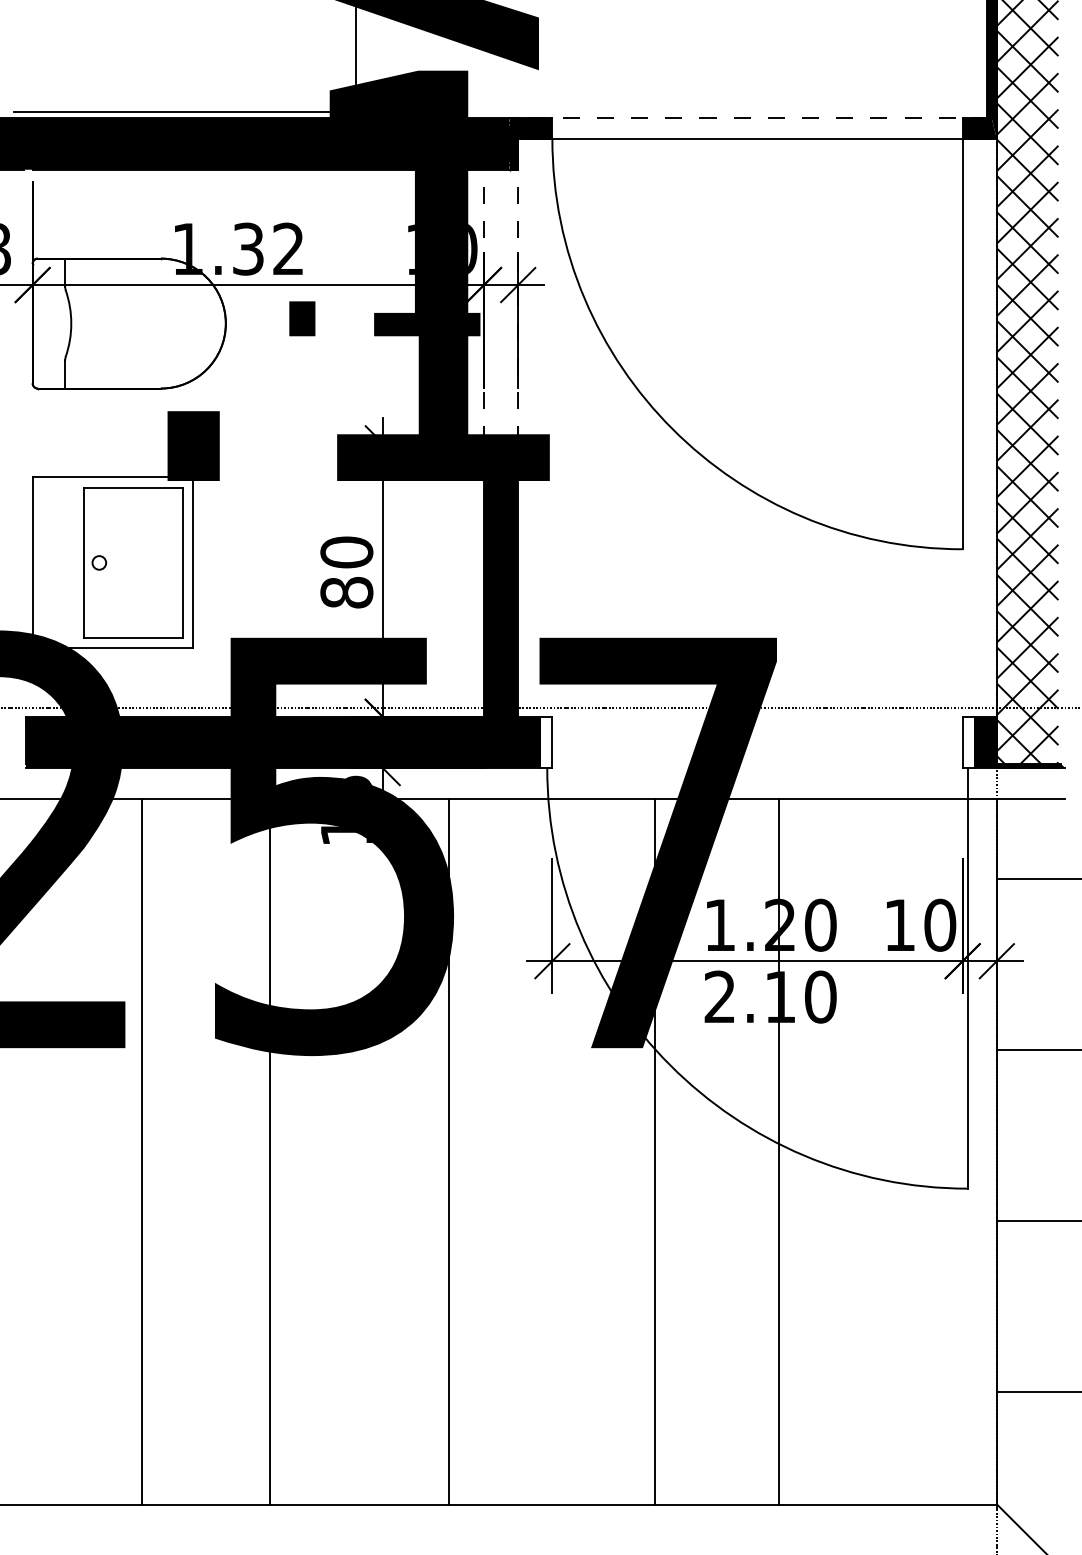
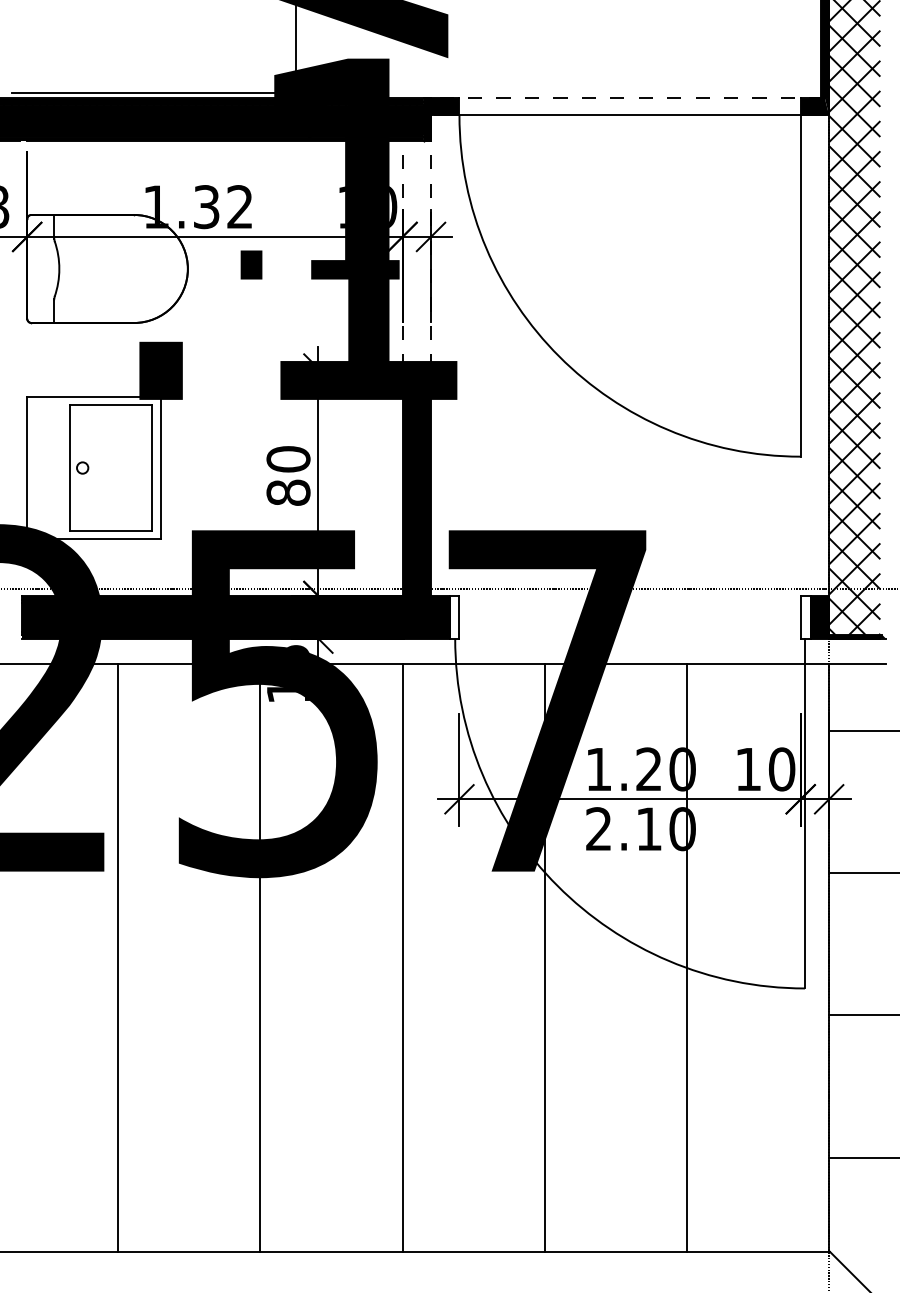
line: (270, 1151) -> (260, 957), moved
line: (449, 1151) -> (403, 957), moved
line: (778, 1151) -> (686, 957), moved

